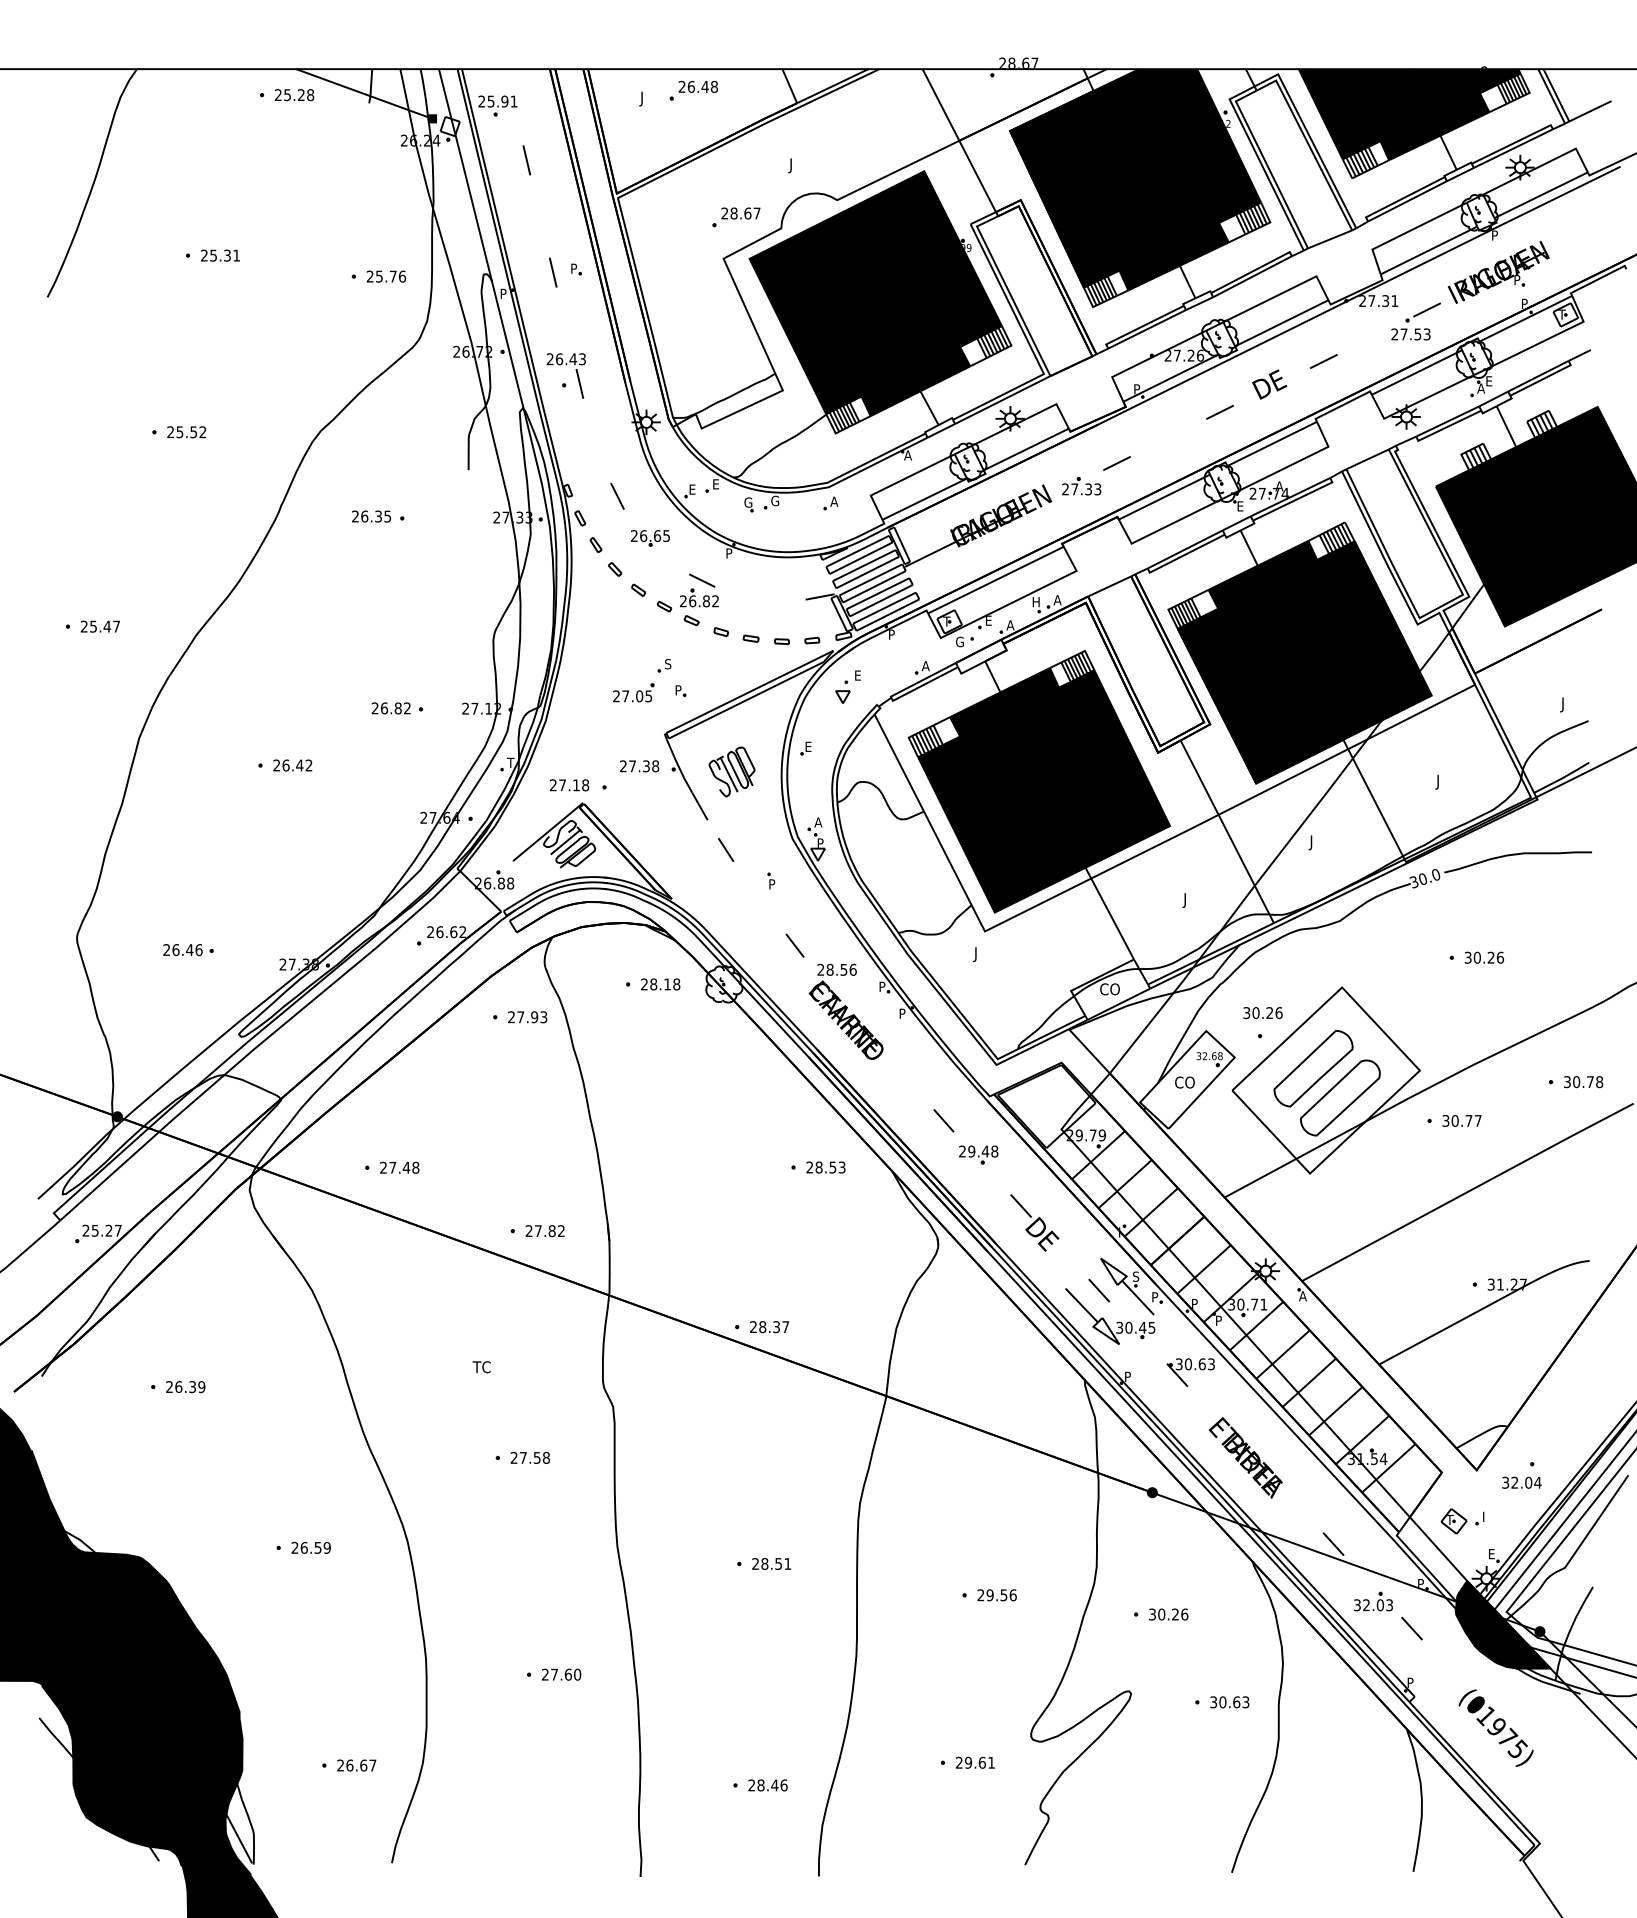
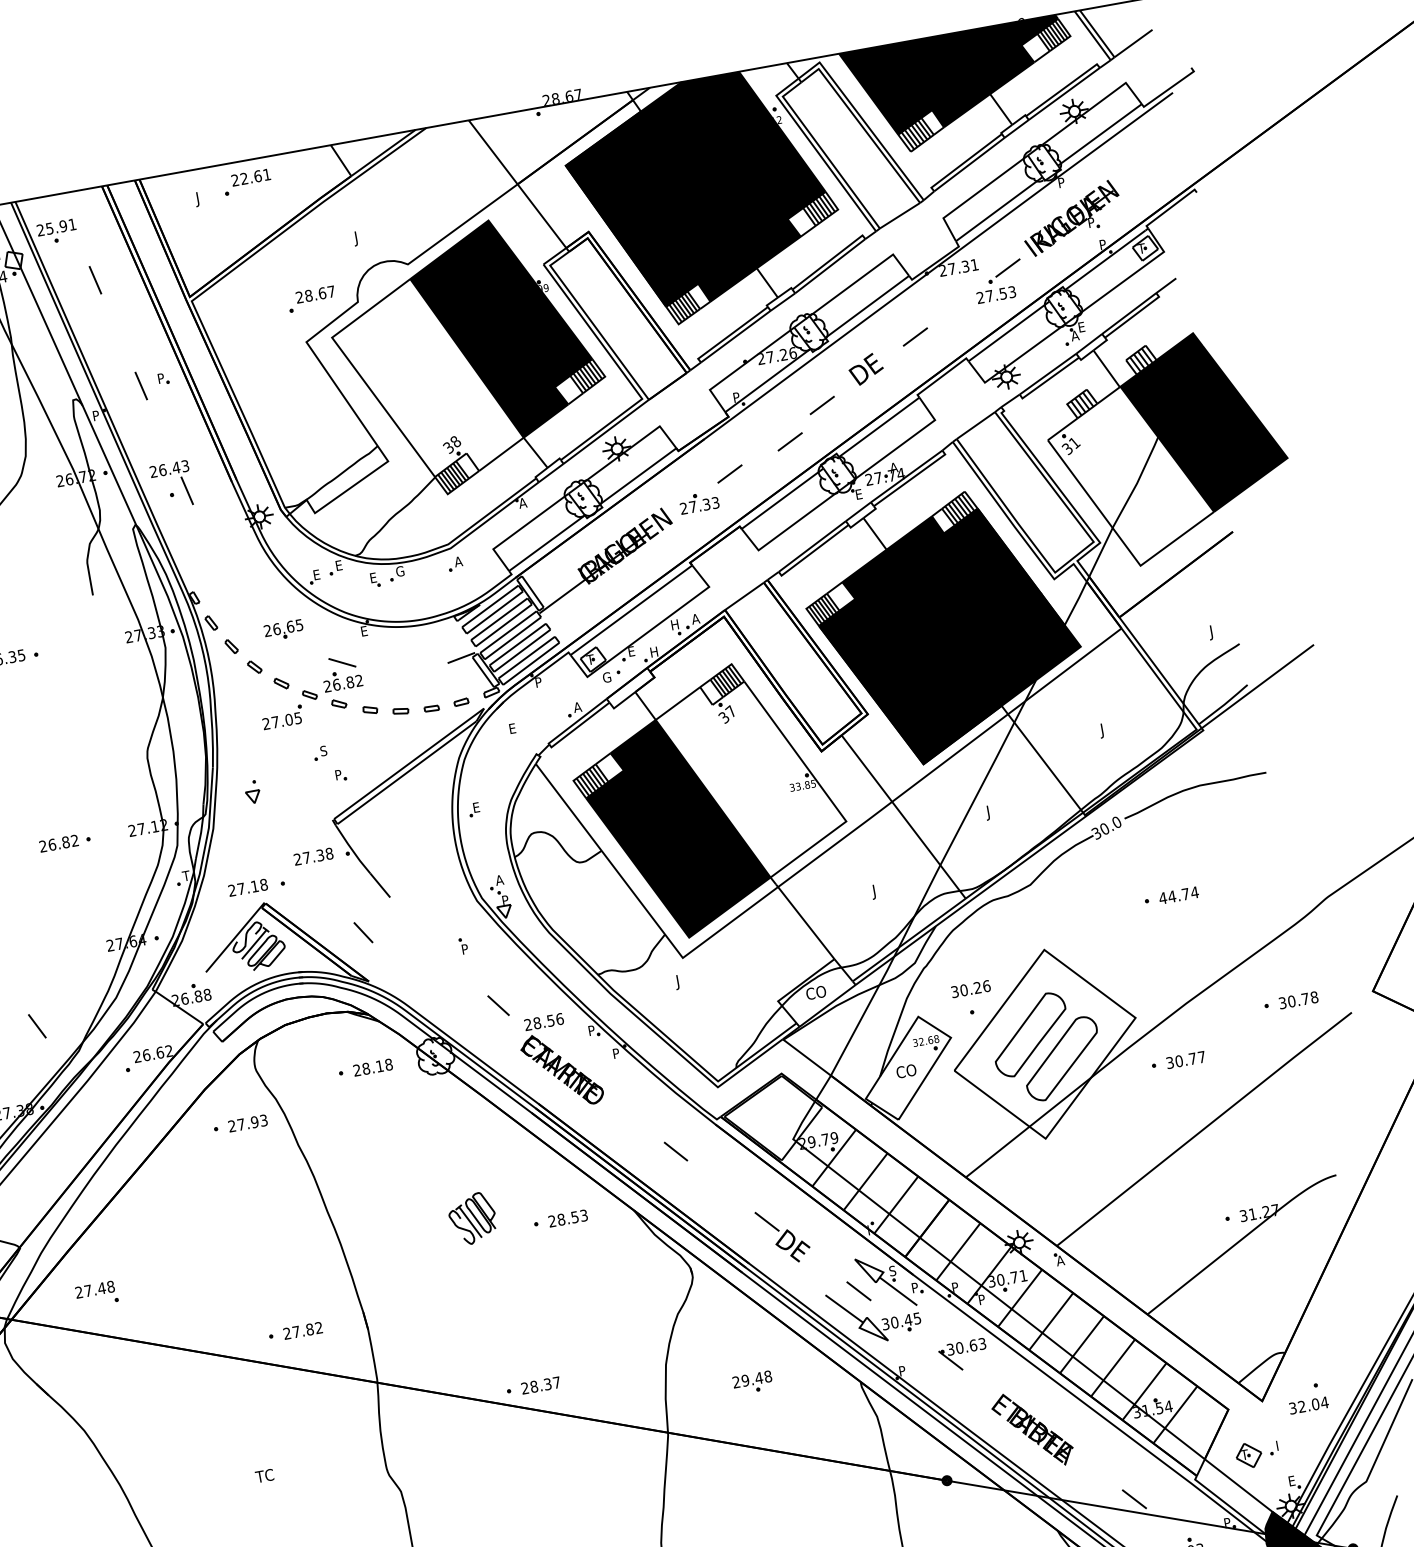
text: (702, 86) -> (255, 176), 26.48 -> 22.61
fill: (834, 315) -> (425, 378), removed
line: (1181, 442) -> (789, 441), added
line: (617, 495) -> (37, 1025), moved
text: (748, 502) -> (374, 577), G -> E
fill: (1510, 536) -> (1130, 476), removed
text: (729, 553) -> (364, 631), P -> E
text: (1010, 625) -> (653, 652), A -> H
part: (842, 691) -> (252, 791), moved
part: (633, 692) -> (282, 717), moved
fill: (1085, 767) -> (752, 778), removed
part: (731, 771) -> (472, 1218), moved
line: (726, 849) -> (363, 932), moved
text: (1484, 957) -> (1179, 895), 30.26 -> 44.74
part: (978, 1154) -> (752, 1382), moved
text: (399, 1167) -> (94, 1289), moved

